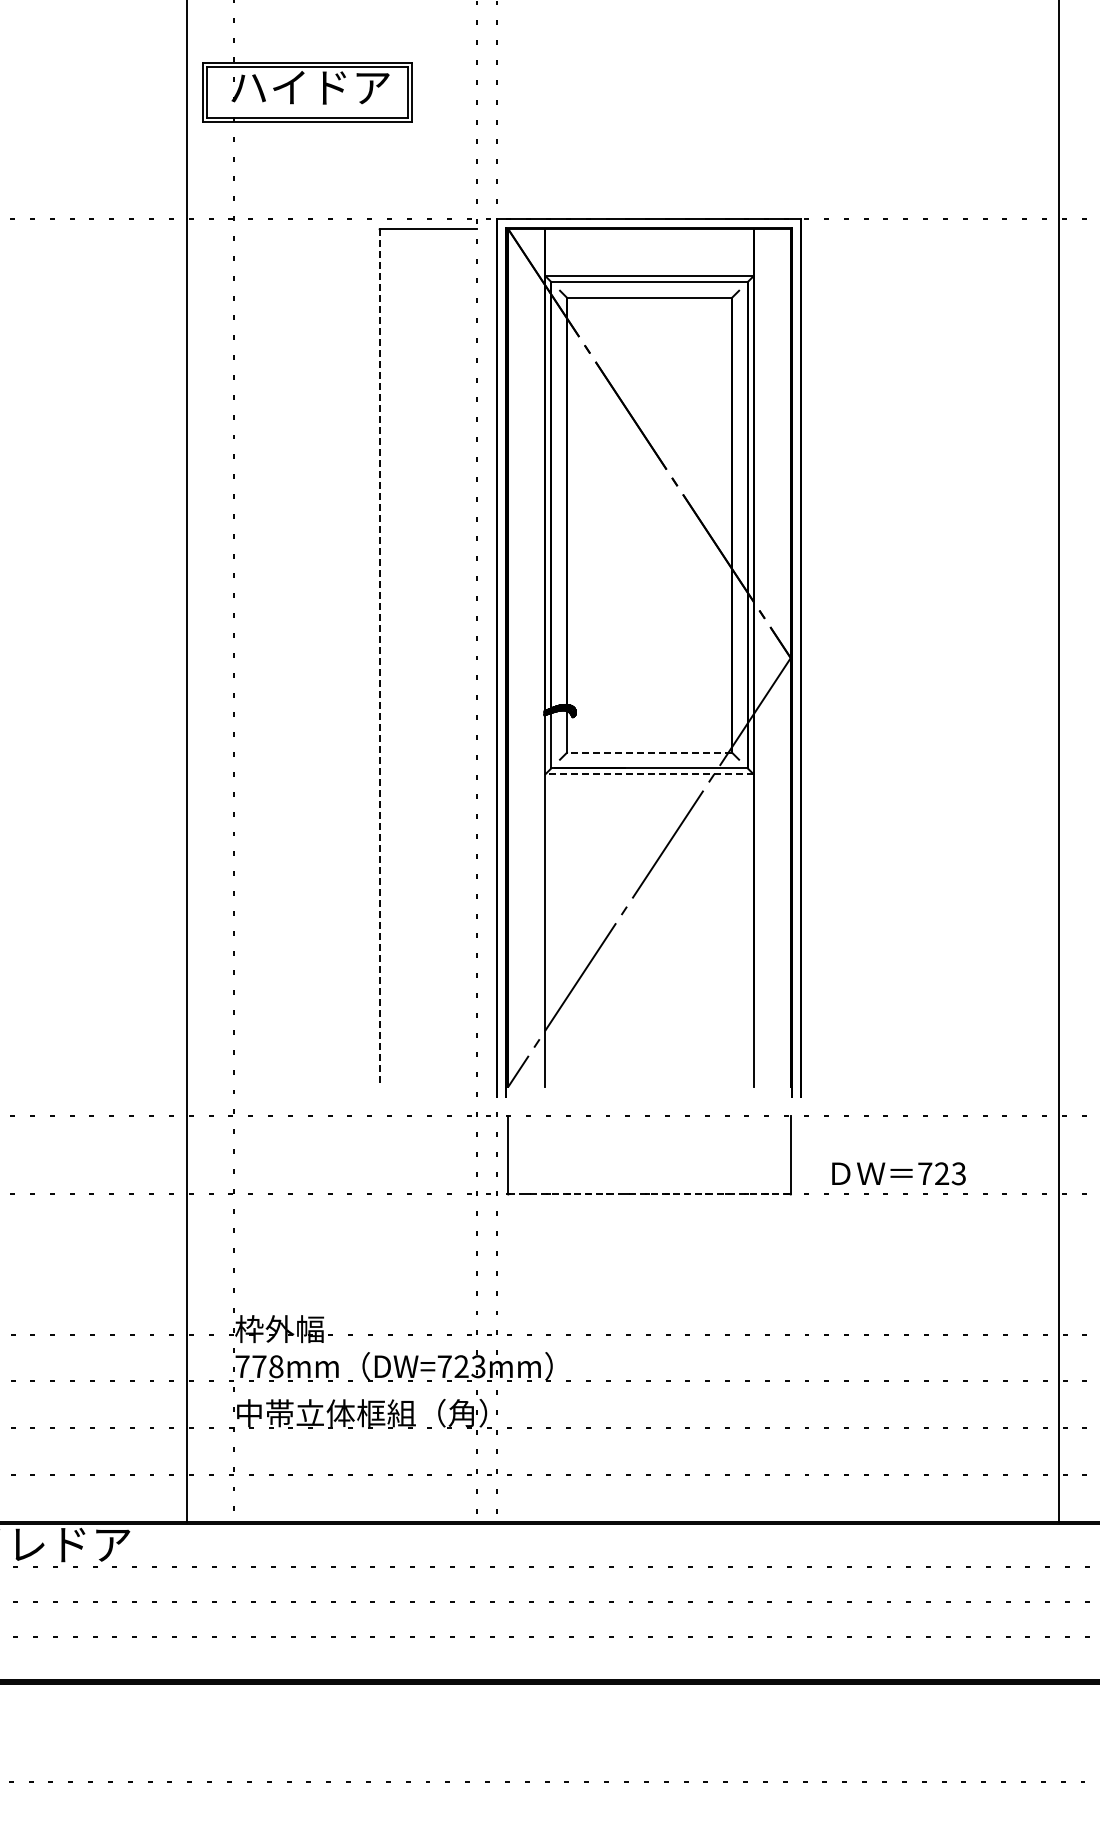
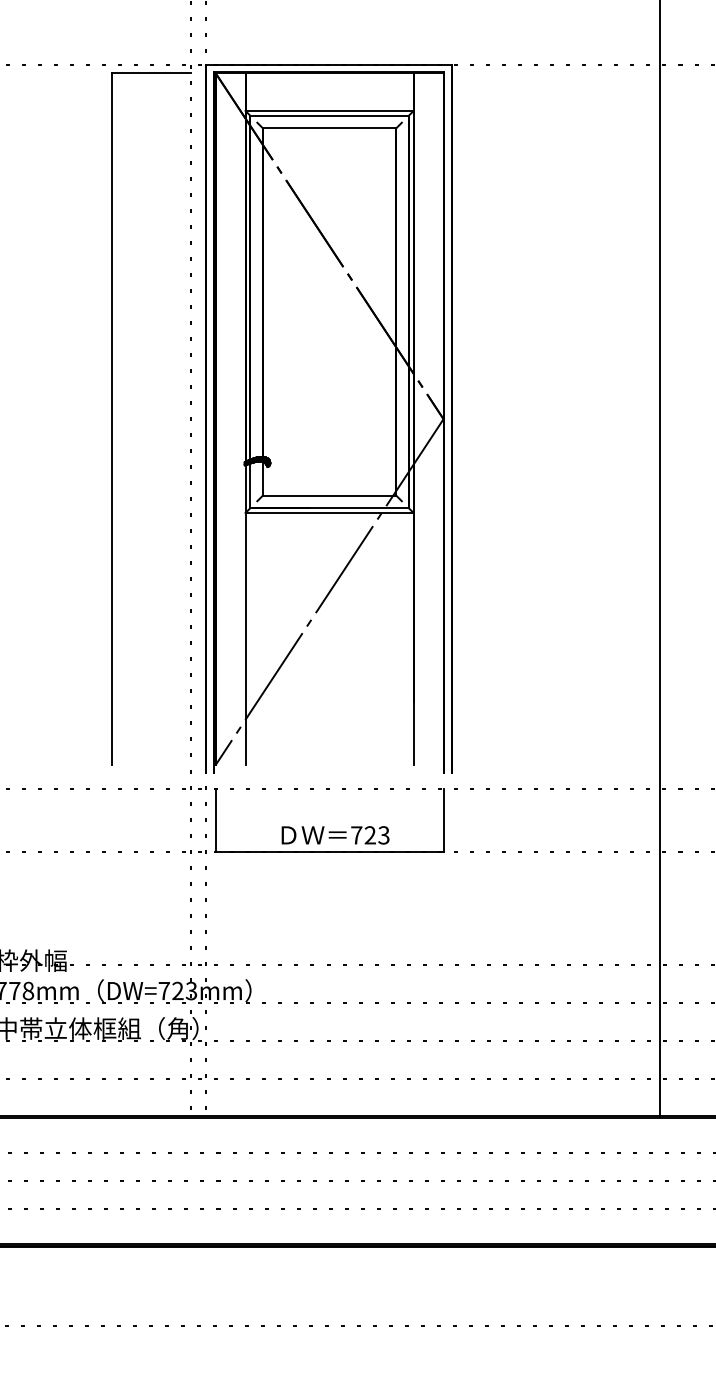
line: (379, 658) -> (111, 419), dashed -> solid
line: (649, 752) -> (329, 495), dashed -> solid
line: (649, 774) -> (329, 513), dashed -> solid
text: (898, 1173) -> (335, 835), moved
line: (650, 1194) -> (330, 852), dashed -> solid

